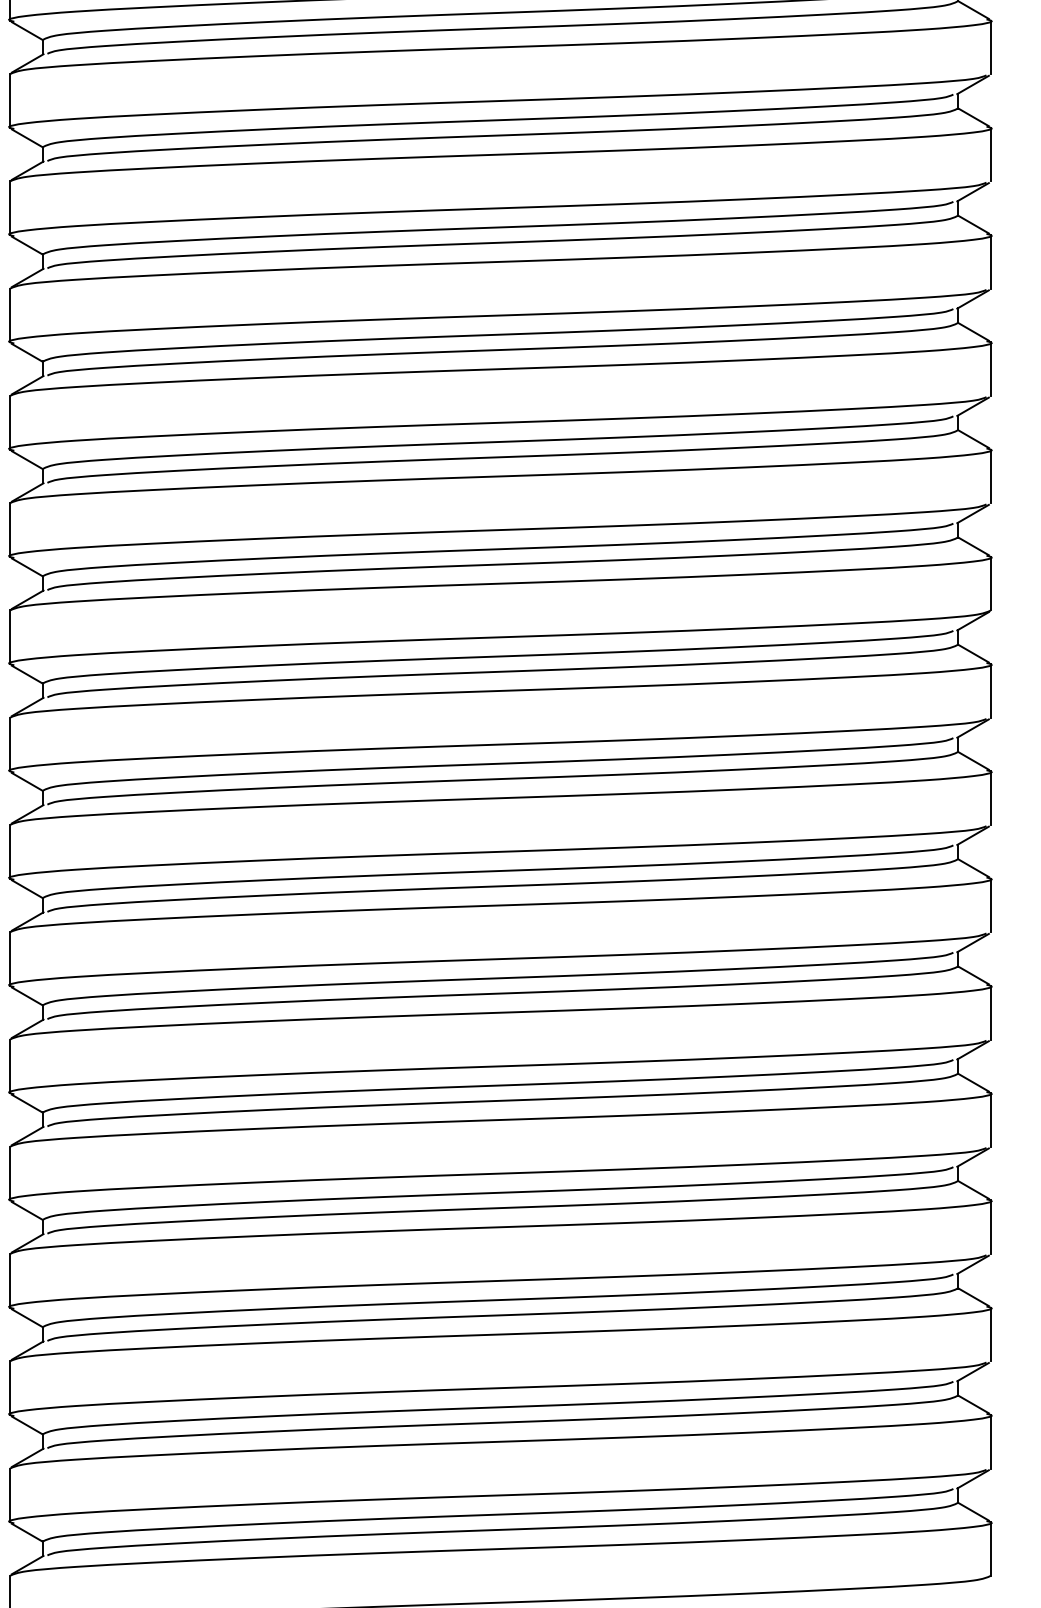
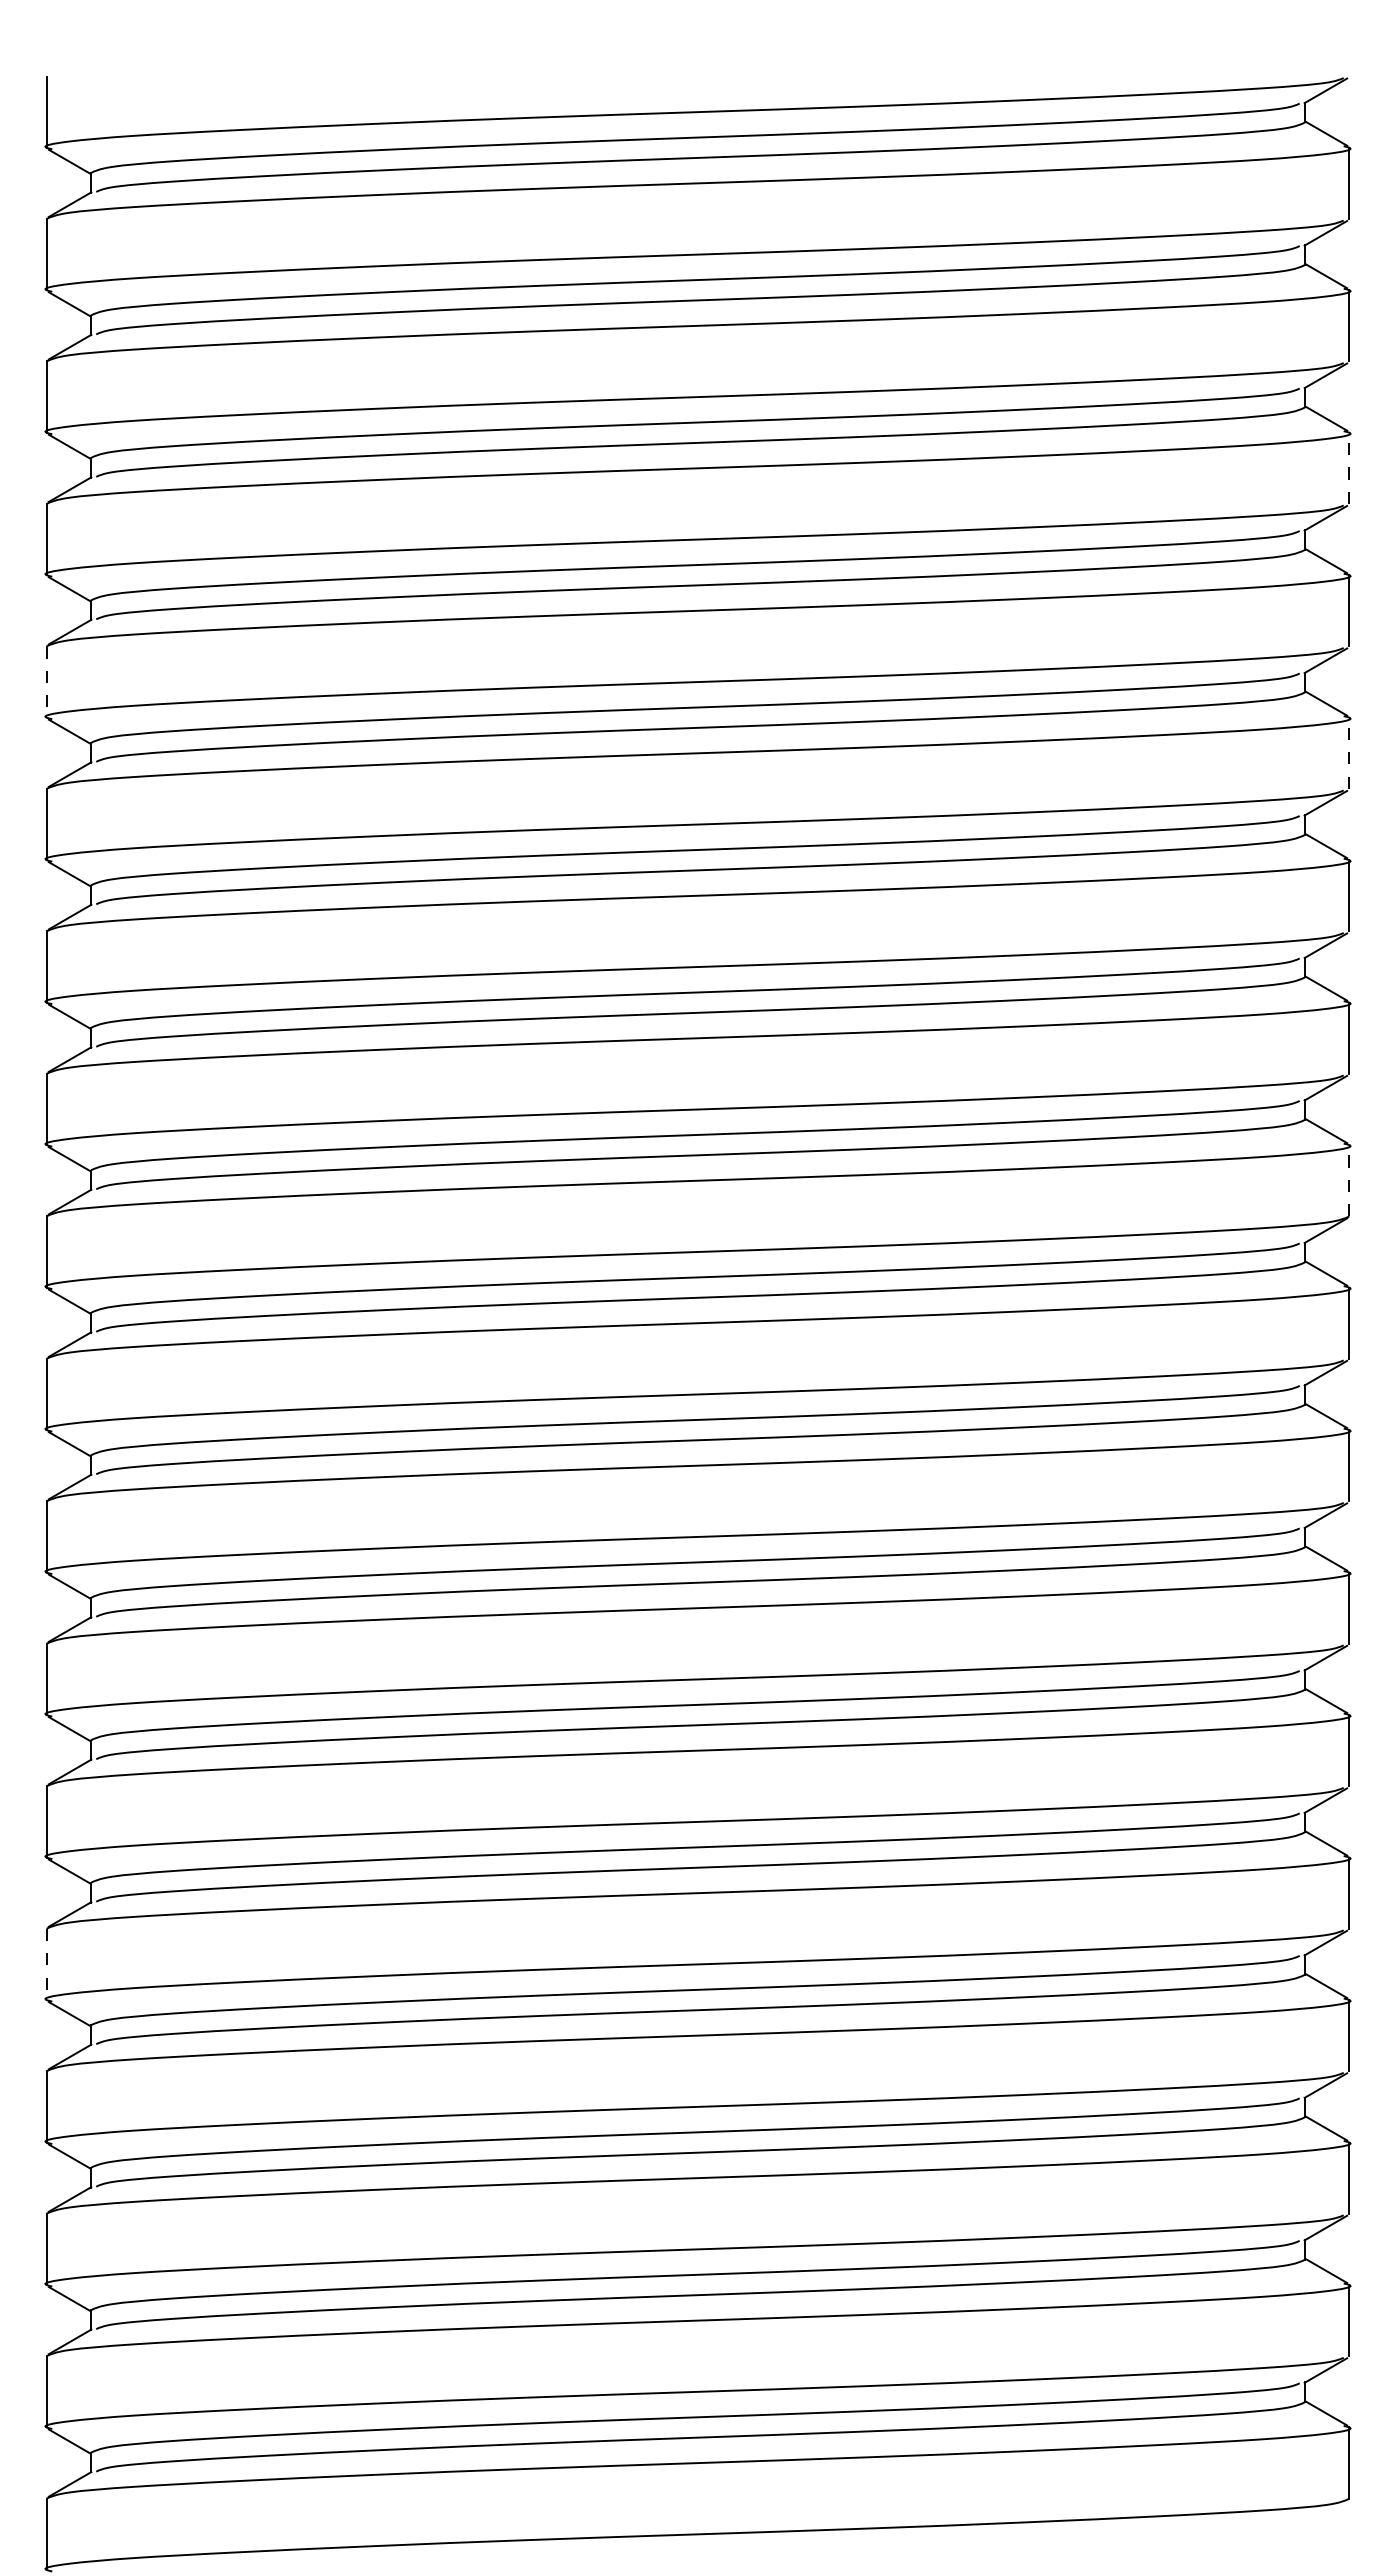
line: (990, 47) -> (1349, 468), solid -> dashed
line: (9, 208) -> (46, 682), solid -> dashed
line: (990, 262) -> (1349, 753), solid -> dashed
line: (990, 583) -> (1349, 1180), solid -> dashed
line: (9, 1173) -> (46, 1964), solid -> dashed

